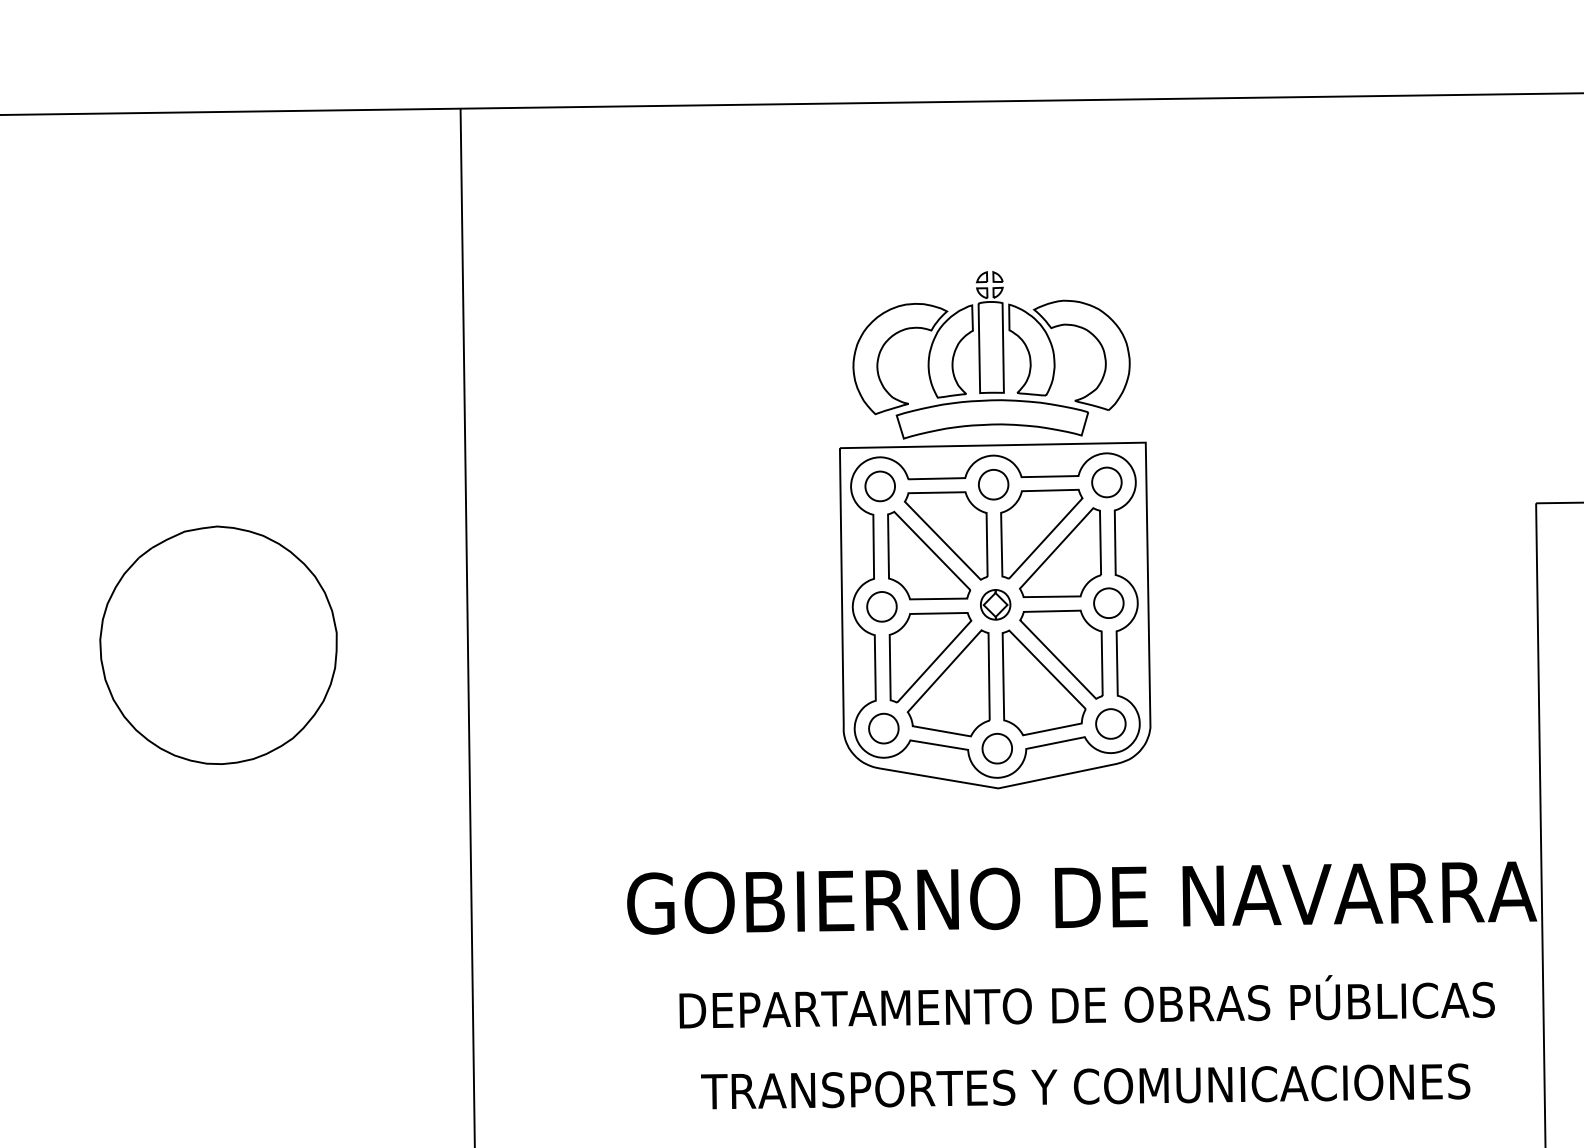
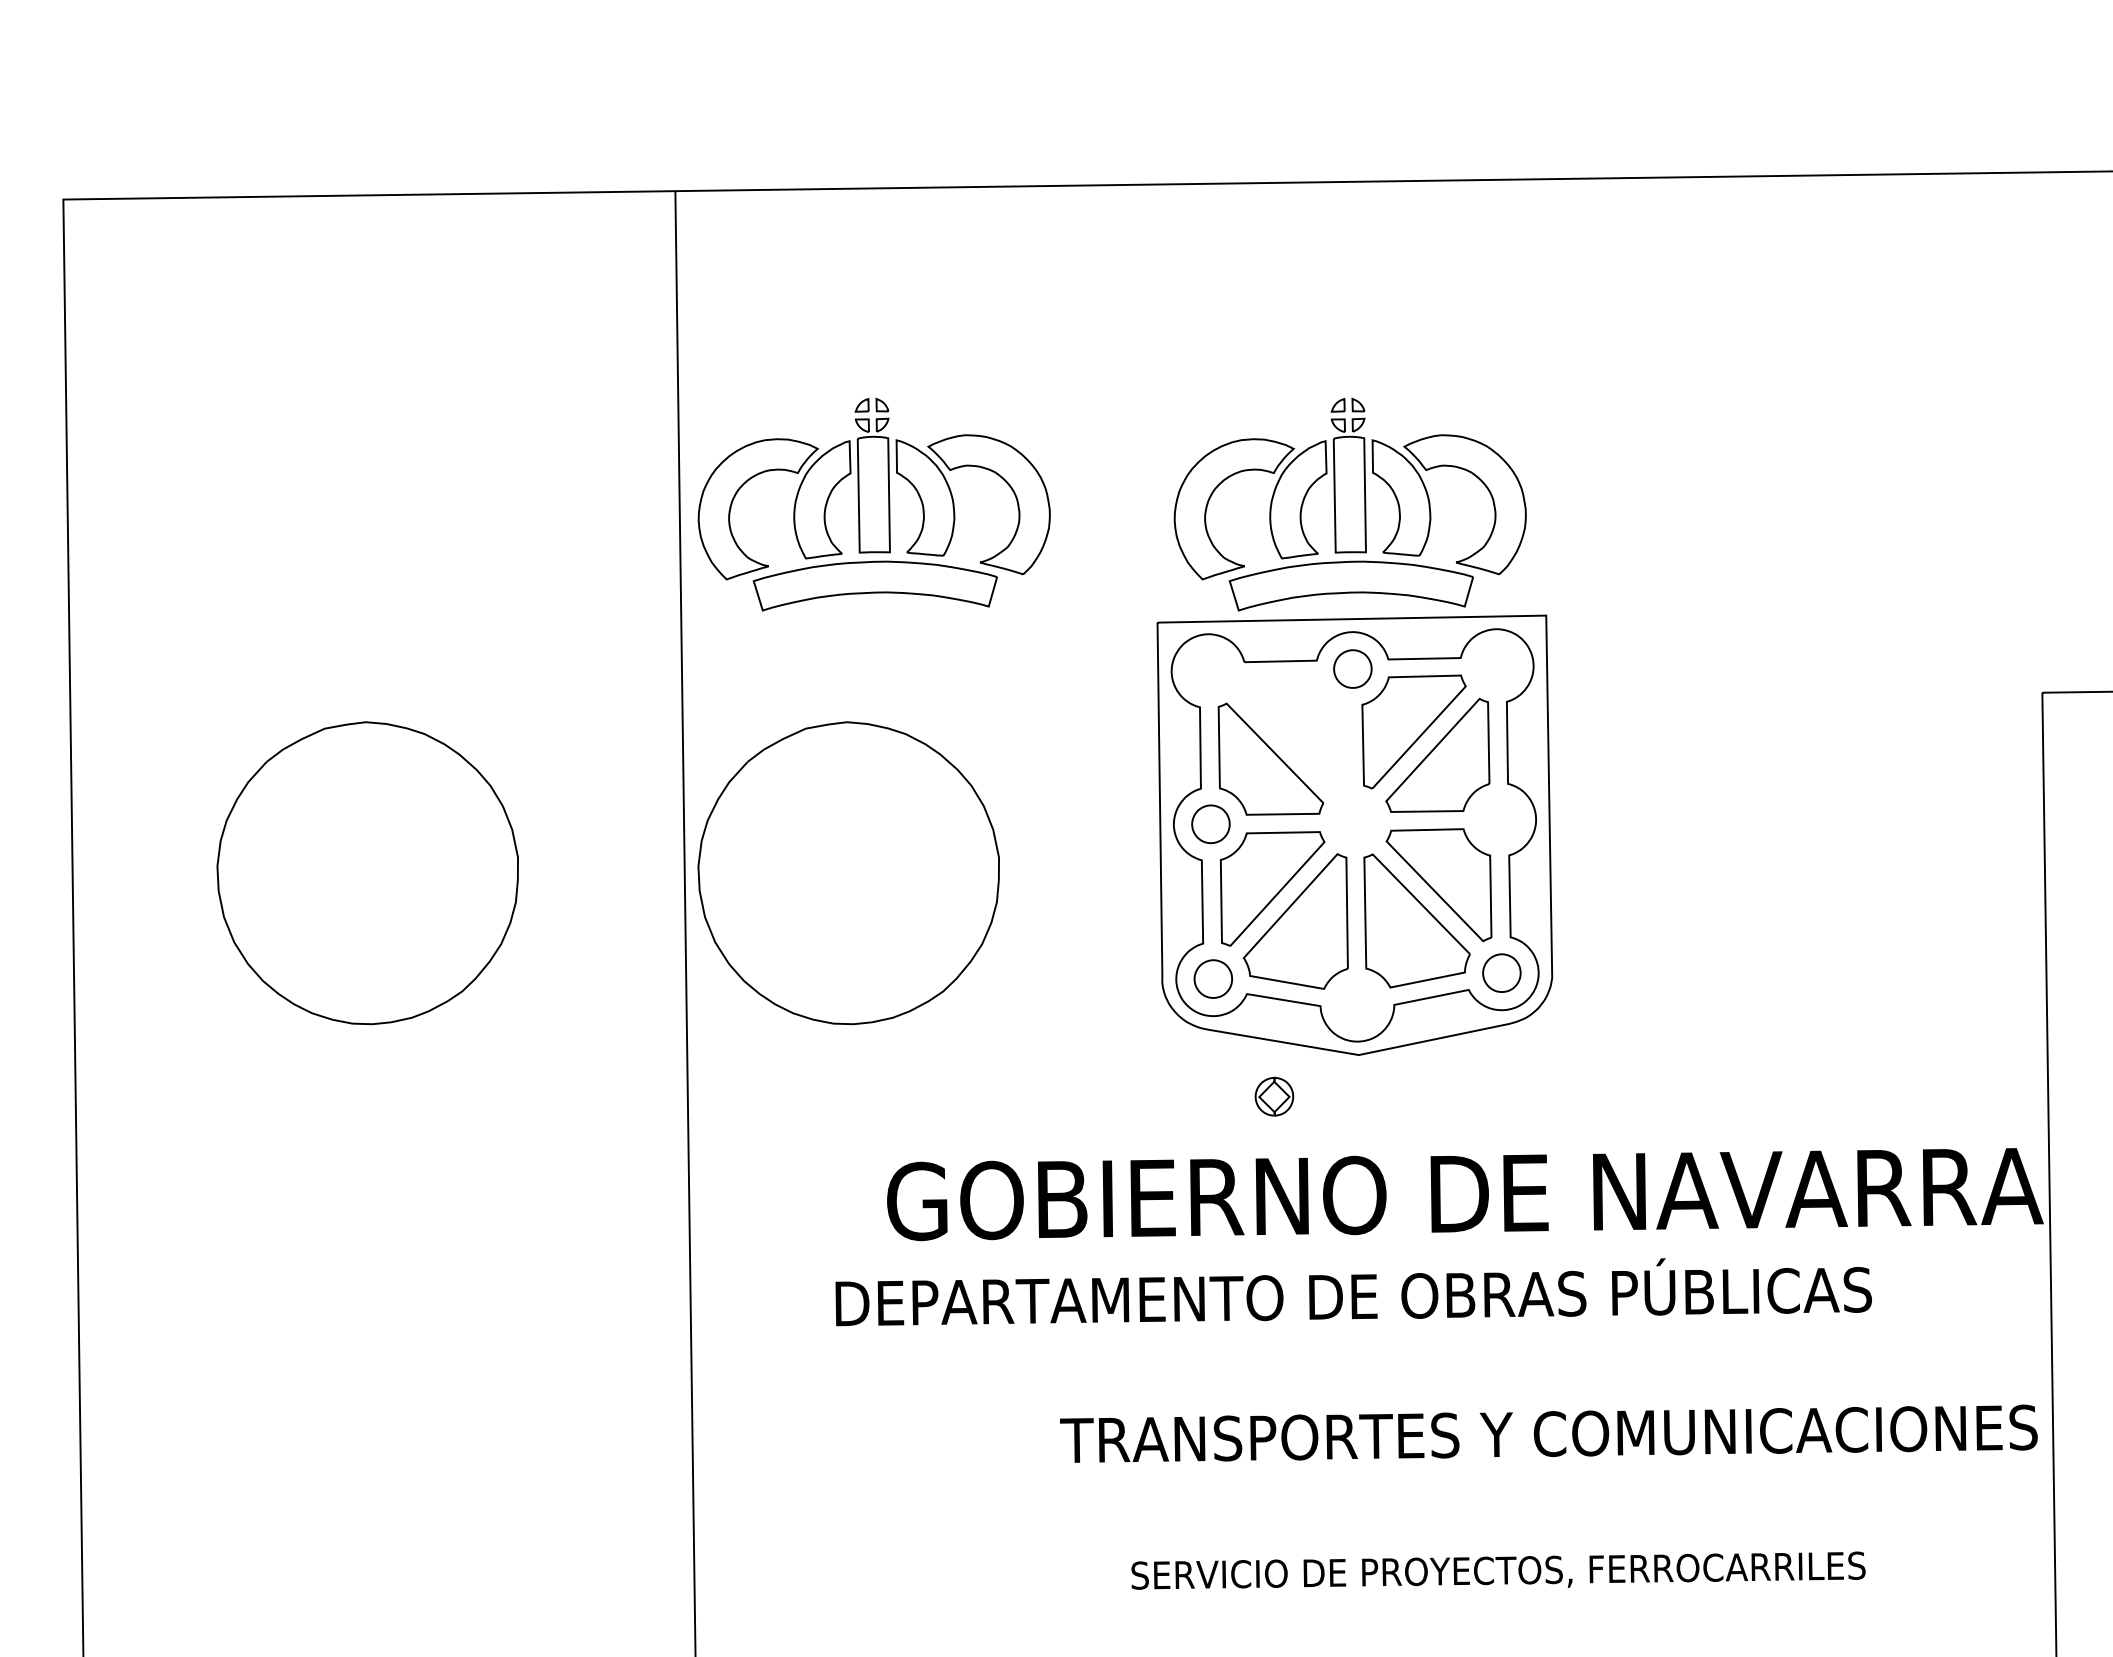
part: (616, 355) -> (873, 504), added
part: (1106, 481) -> (1496, 665), removed
part: (880, 485) -> (1208, 670), removed
part: (946, 535) -> (1292, 733), removed
part: (1108, 603) -> (1498, 819), removed
part: (995, 604) -> (1274, 1096), moved
part: (596, 645) -> (848, 873), added
part: (997, 748) -> (1357, 1004), removed
text: (1086, 1001) -> (1353, 1292), moved
text: (1085, 1086) -> (1548, 1433), moved

